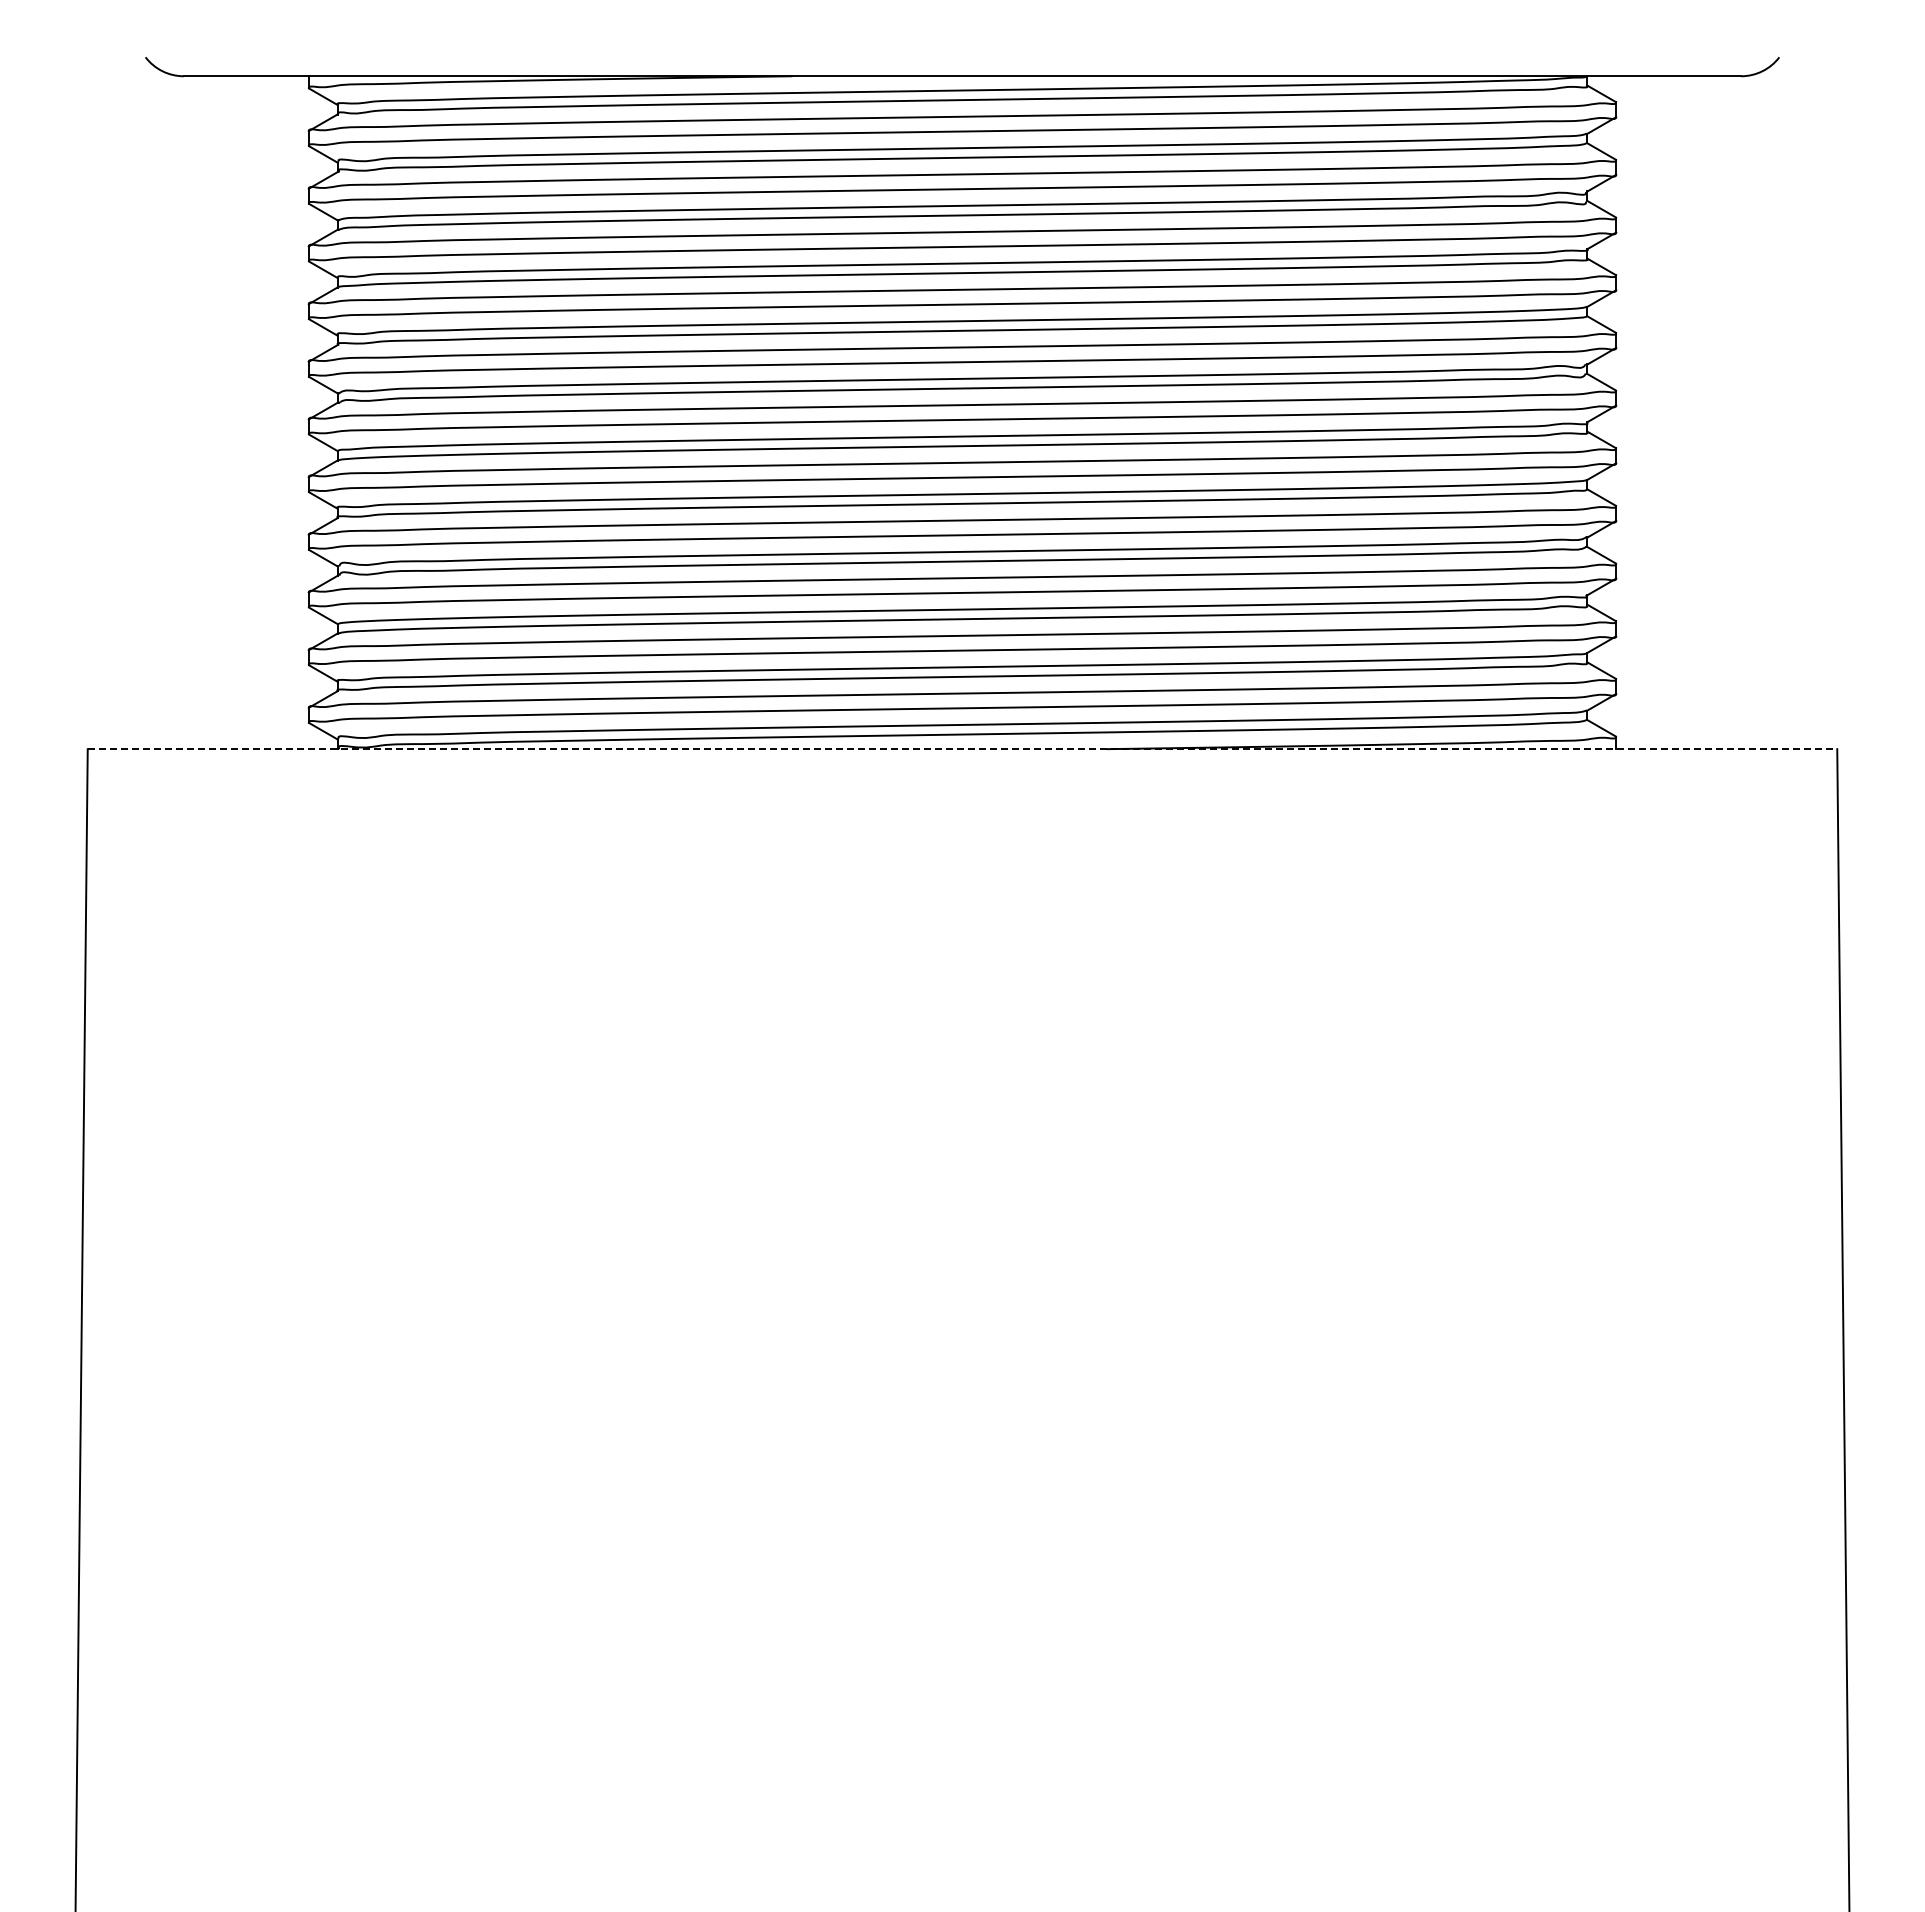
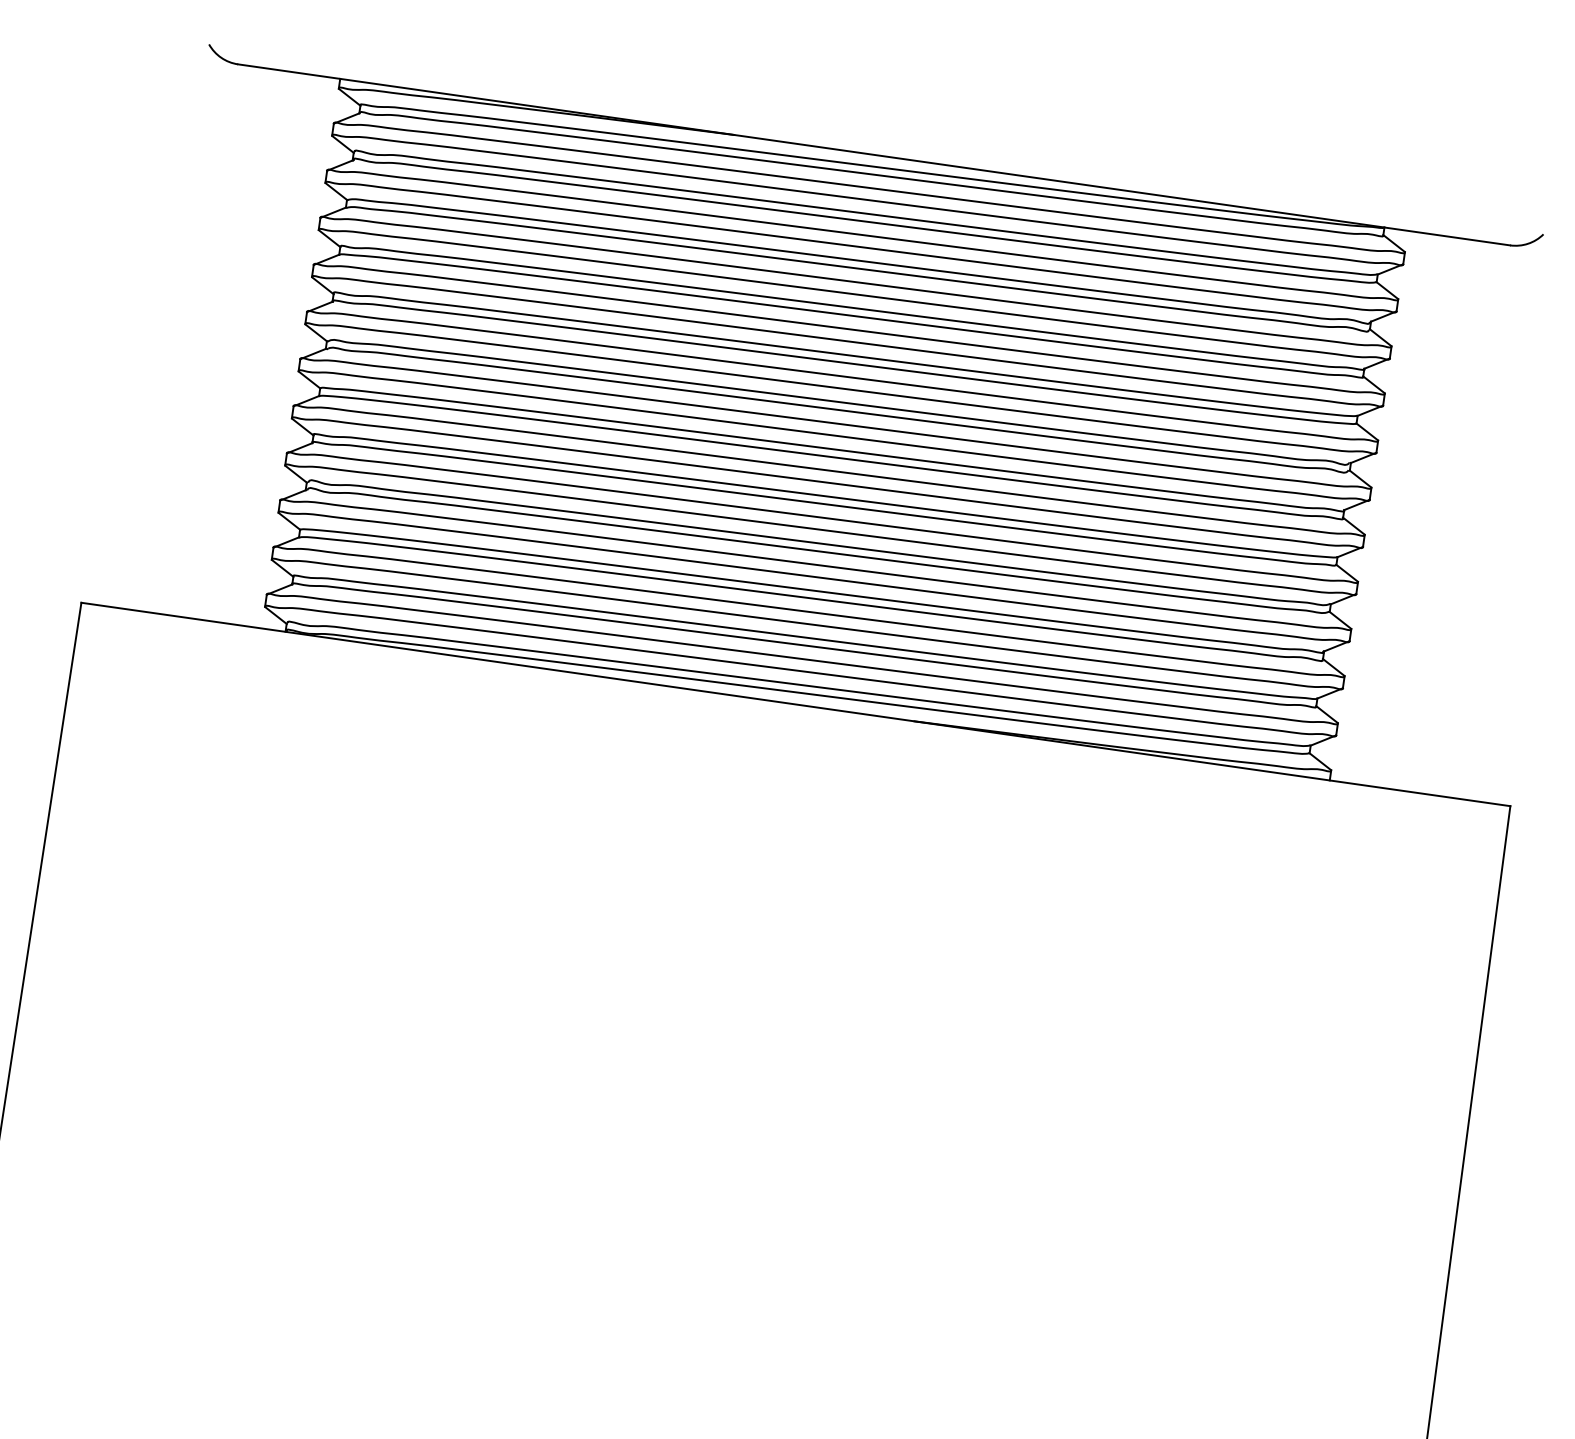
line: (962, 749) -> (795, 704), dashed -> solid

